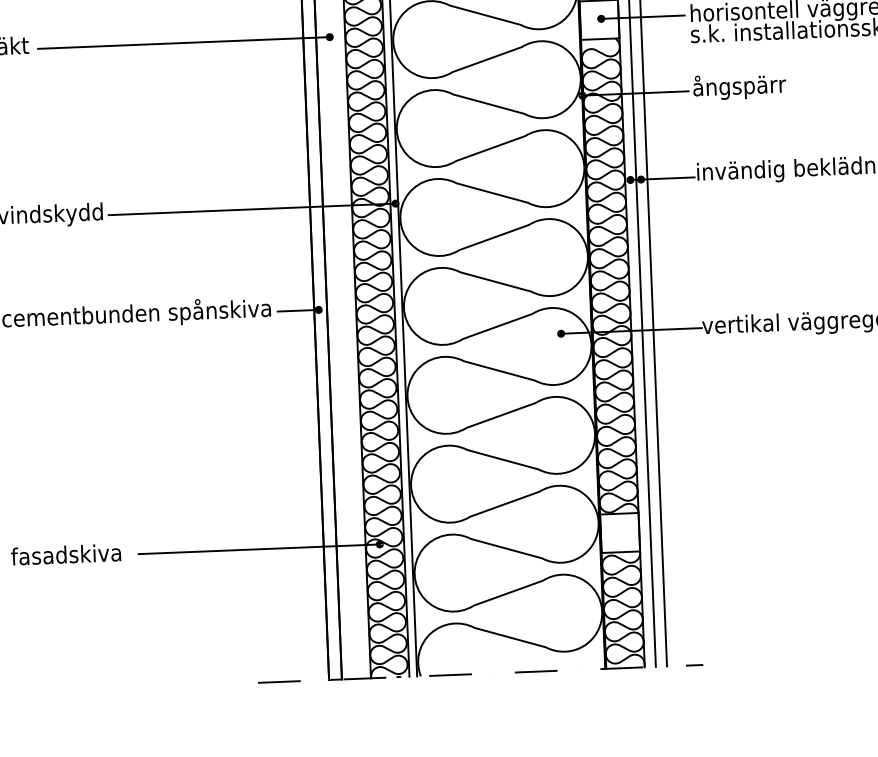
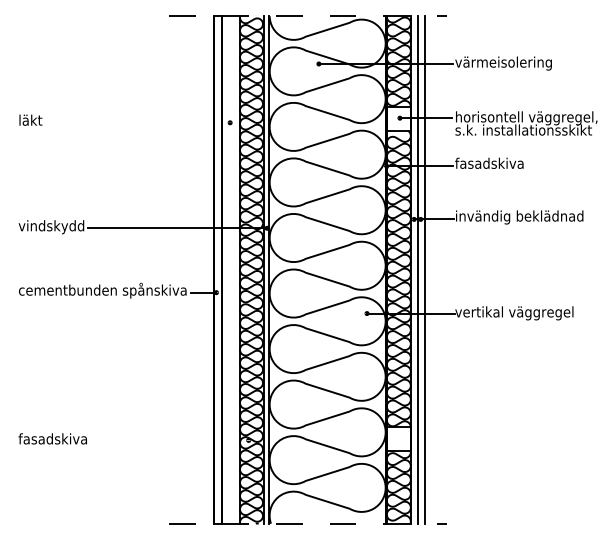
line: (182, 42) -> (138, 122), removed
text: (747, 85) -> (489, 163), ångspärr -> fasadskiva
line: (259, 549) -> (173, 440), removed

